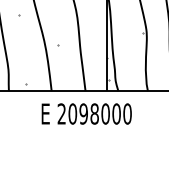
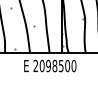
text: (104, 113) -> (60, 65), 2098000 -> 2098500

